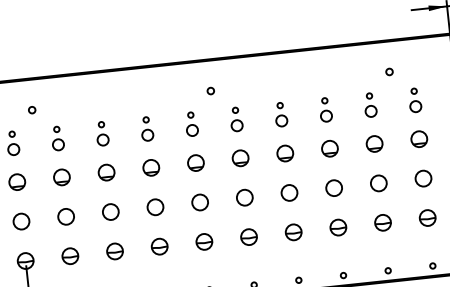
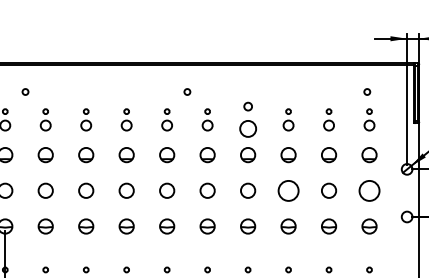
circle: (389, 71) -> (367, 91), moved
part: (280, 114) -> (247, 119), size x1.6
circle: (423, 178) -> (369, 190), size x1.4
circle: (334, 187) -> (288, 190), size x1.4

